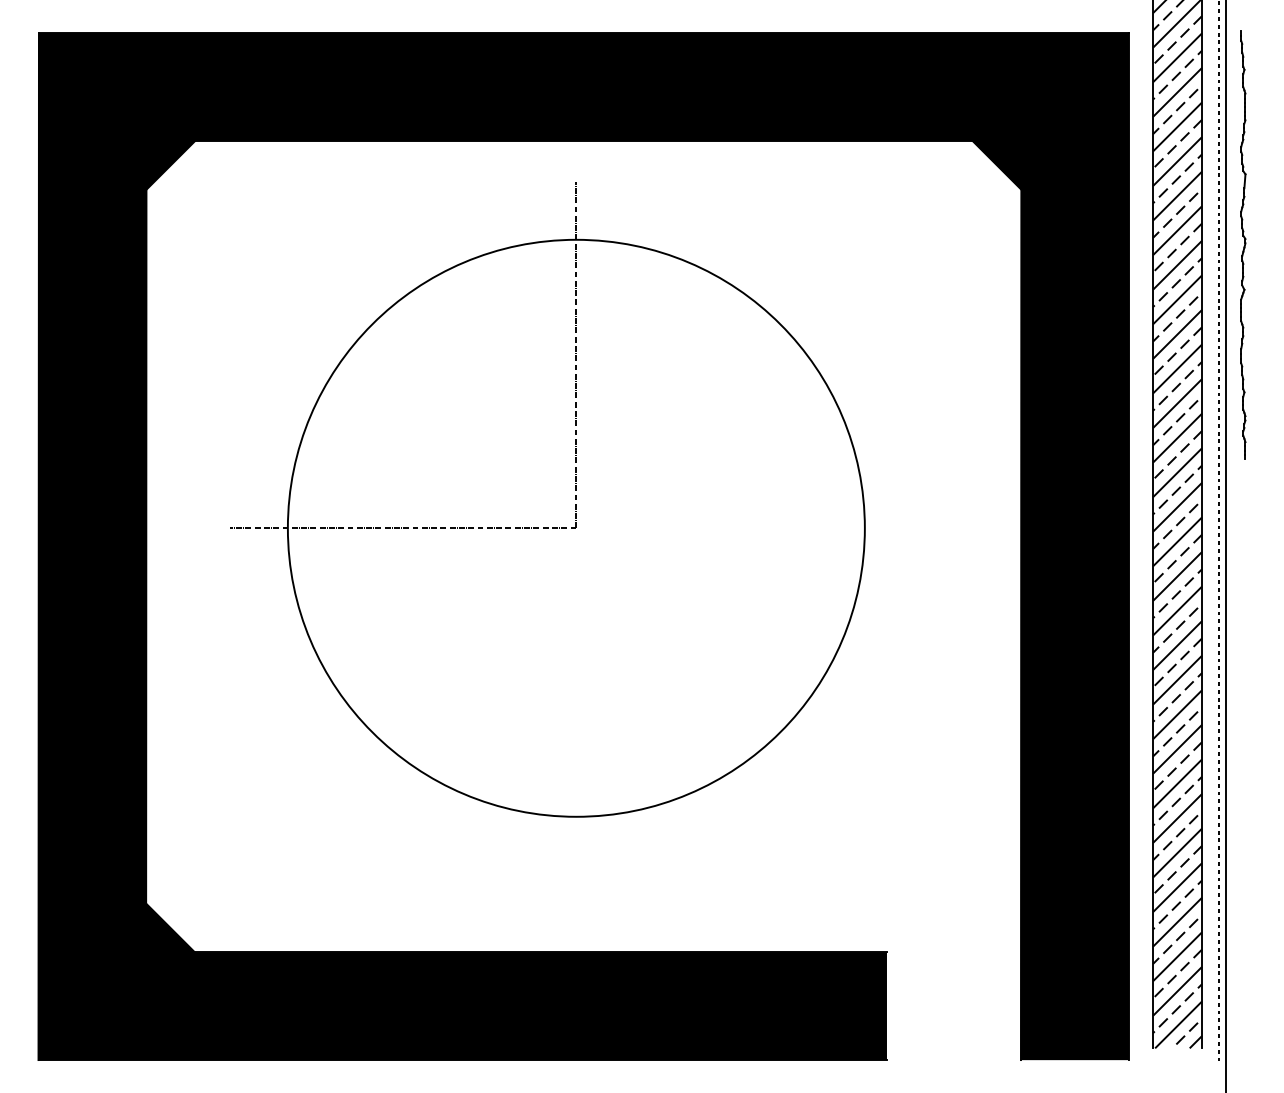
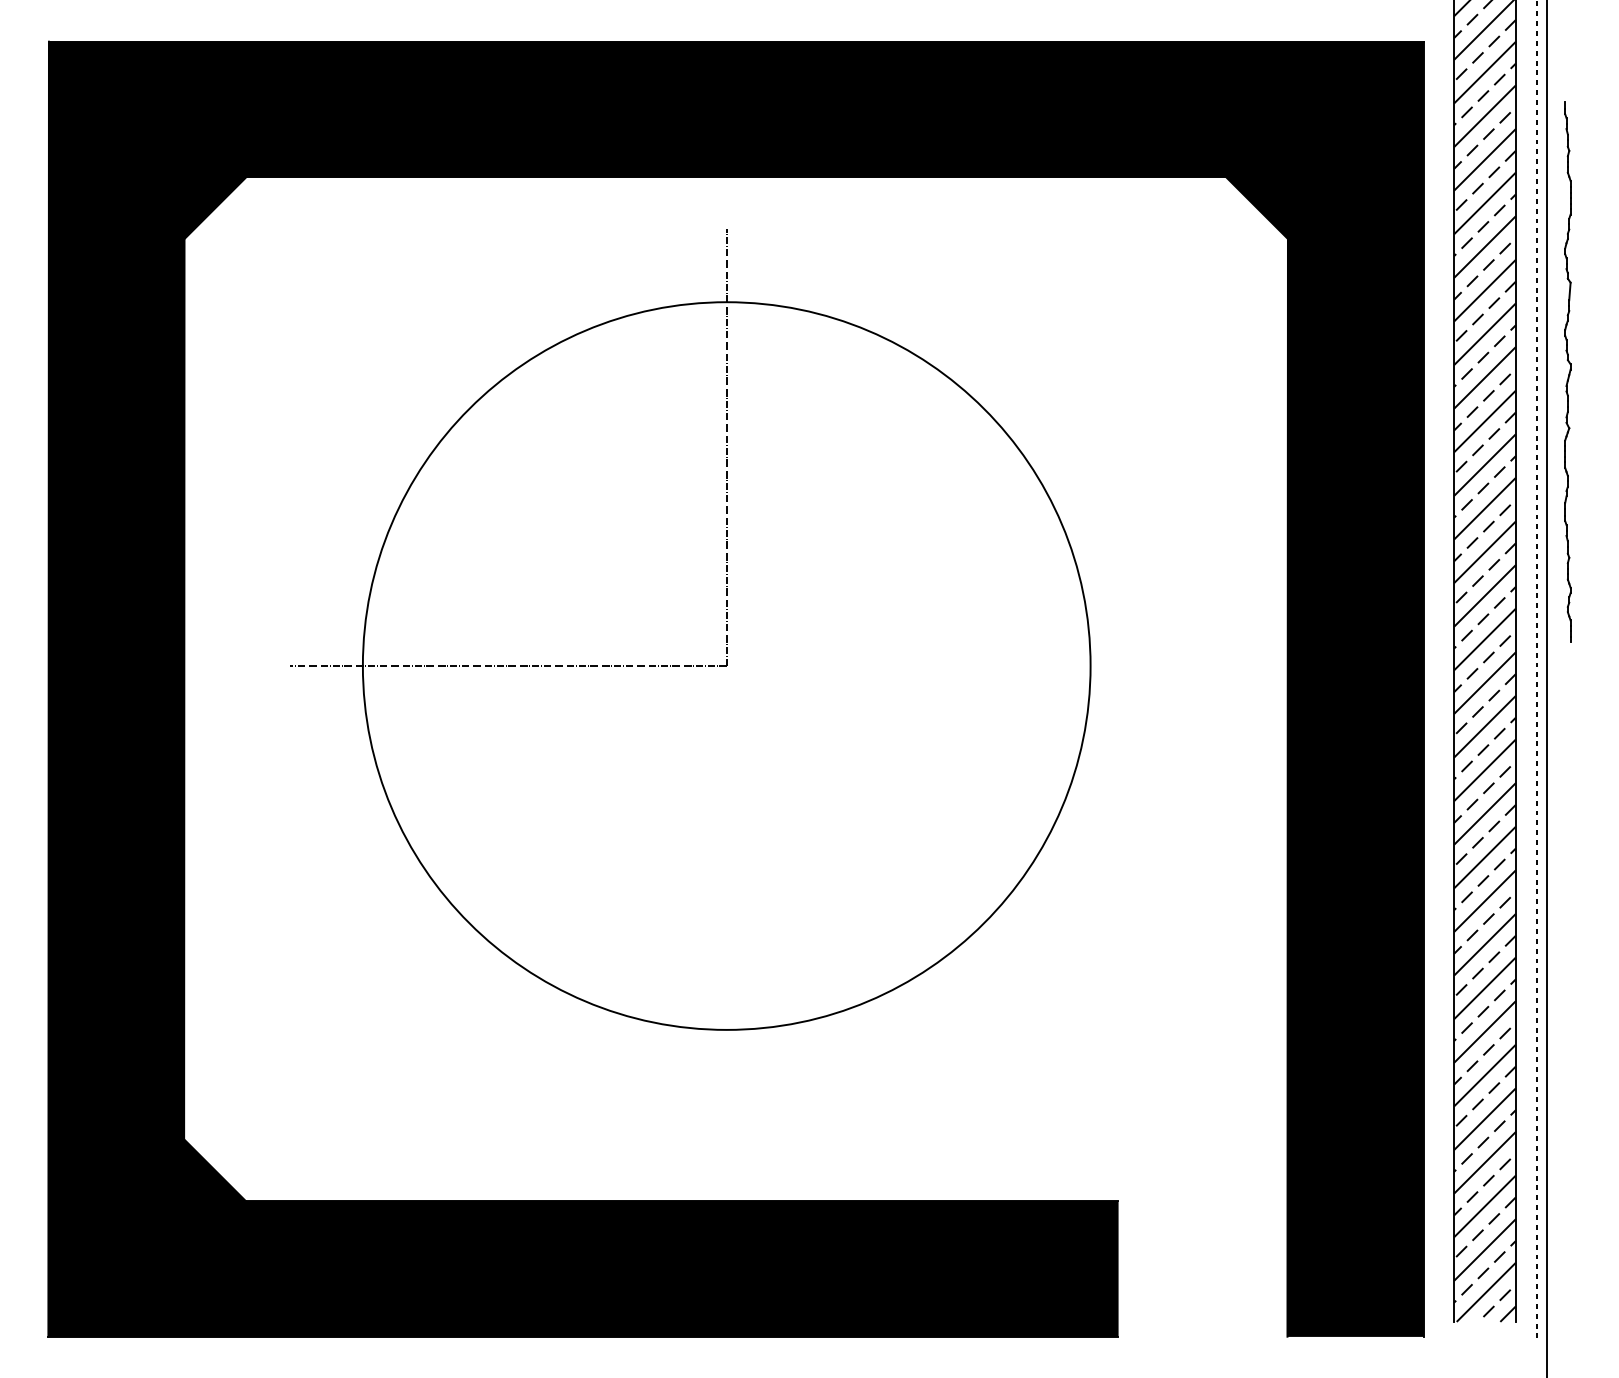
part: (1243, 244) -> (1568, 371), moved

